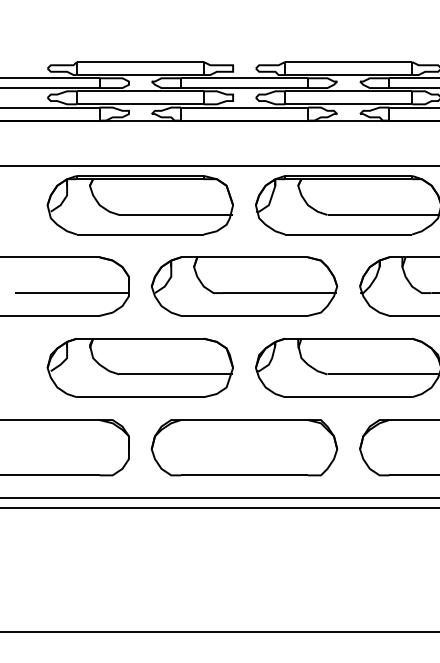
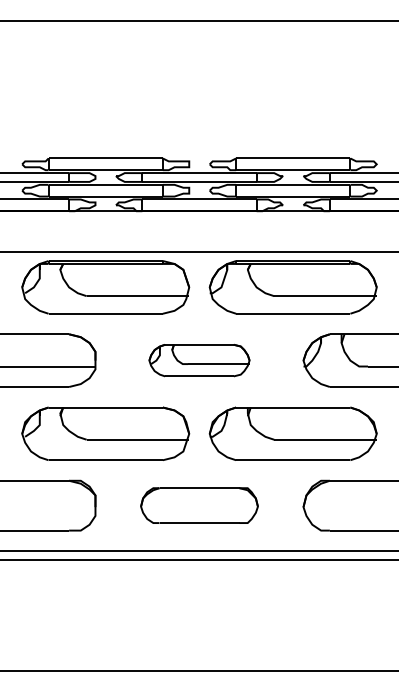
part: (244, 286) -> (199, 360), size x0.6
part: (244, 447) -> (199, 505), size x0.7

